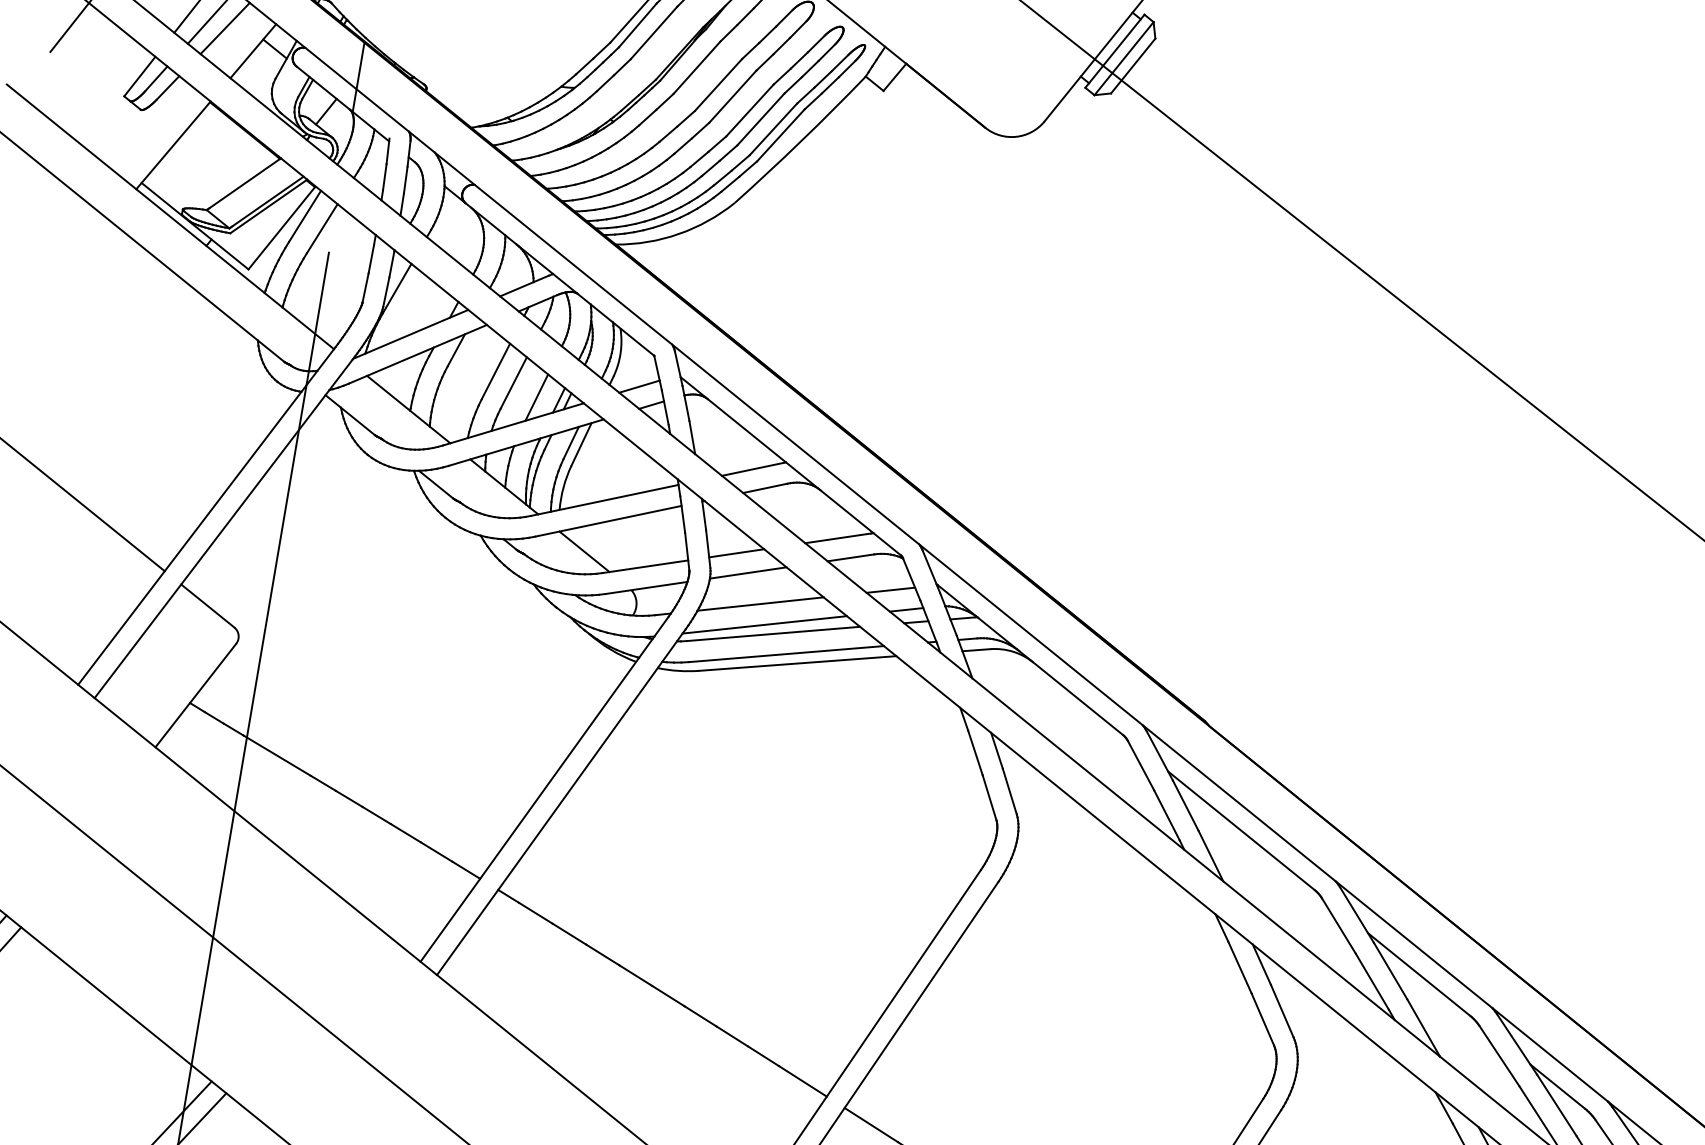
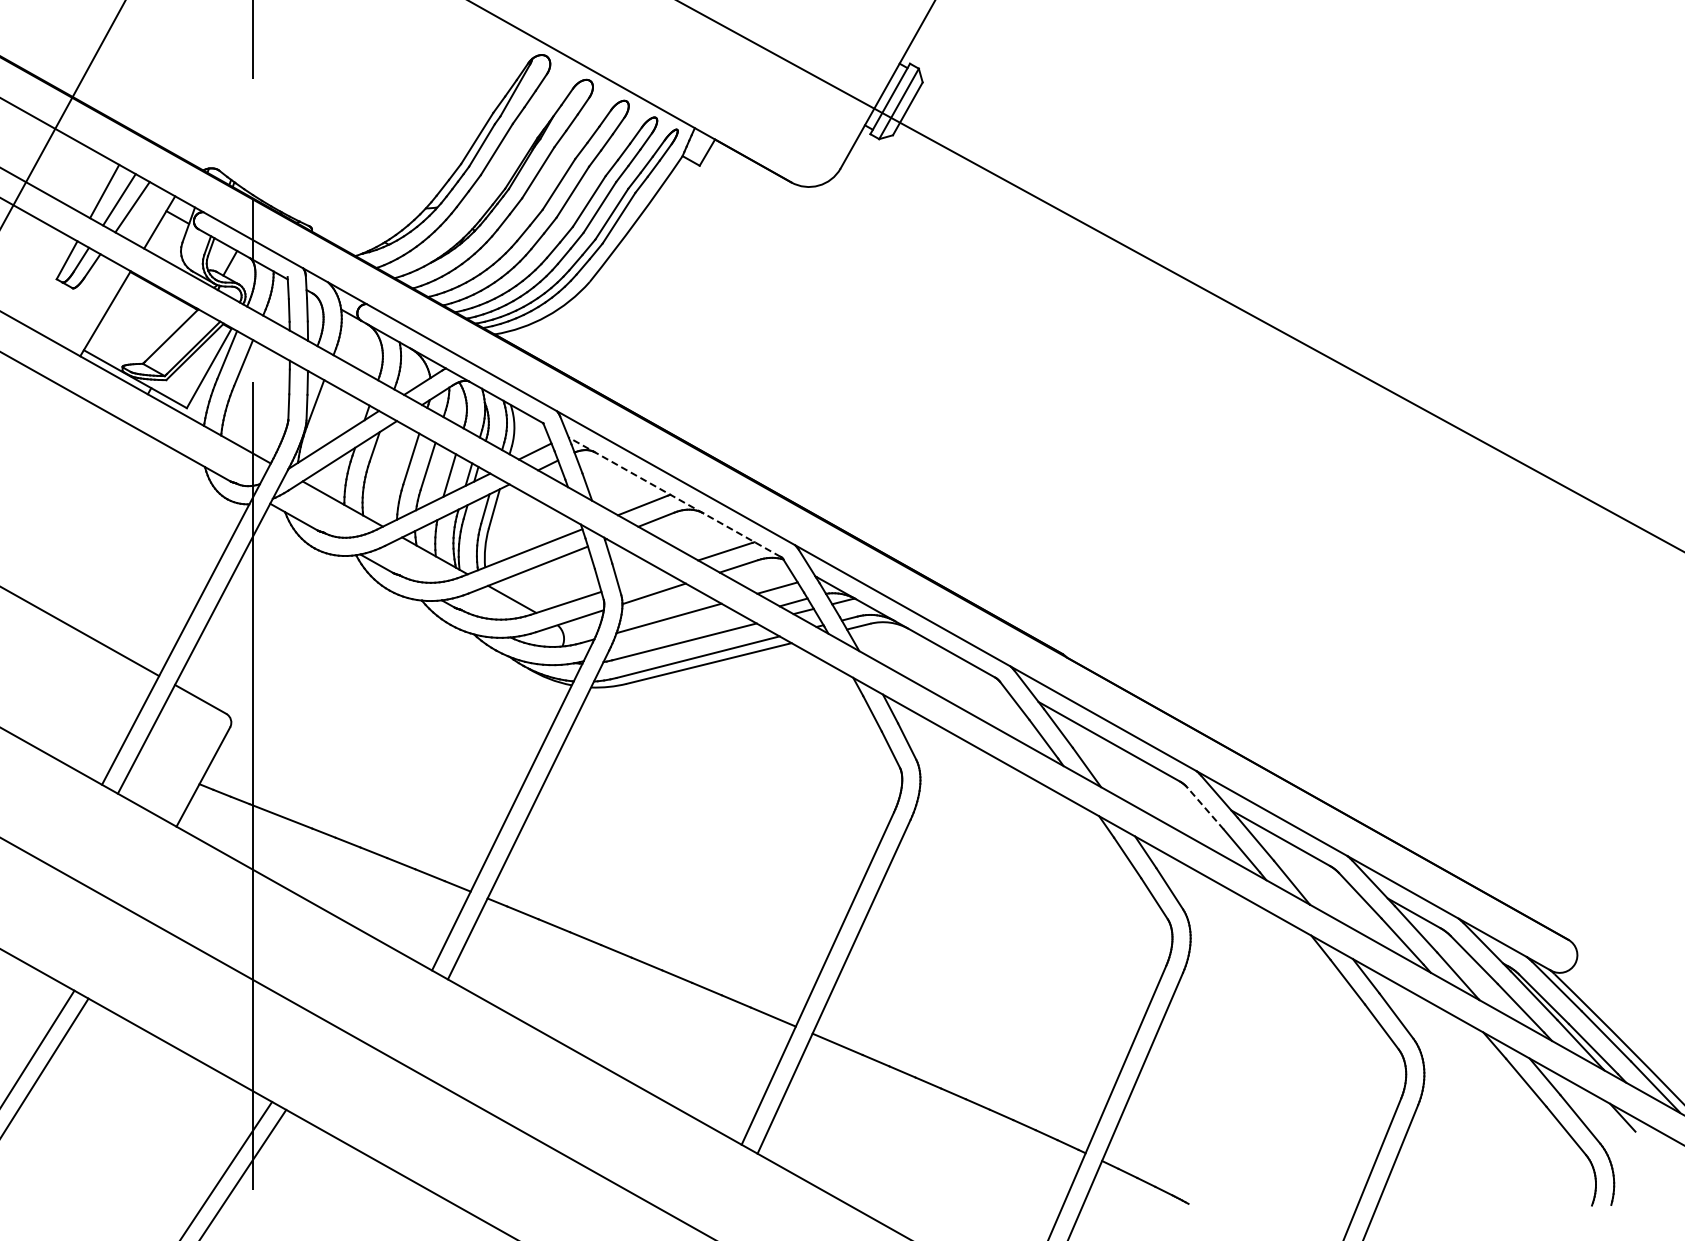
line: (790, 466) -> (674, 497), solid -> dashed
line: (736, 552) -> (641, 578), removed
line: (764, 624) -> (675, 635), removed
line: (1338, 925) -> (1205, 808), solid -> dashed

